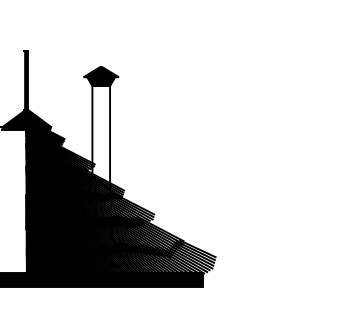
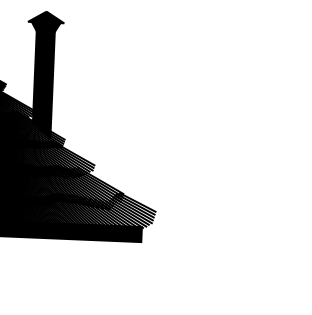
fill: (101, 138) -> (43, 85), added

